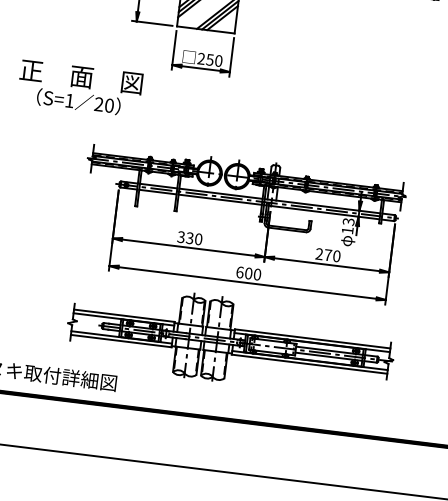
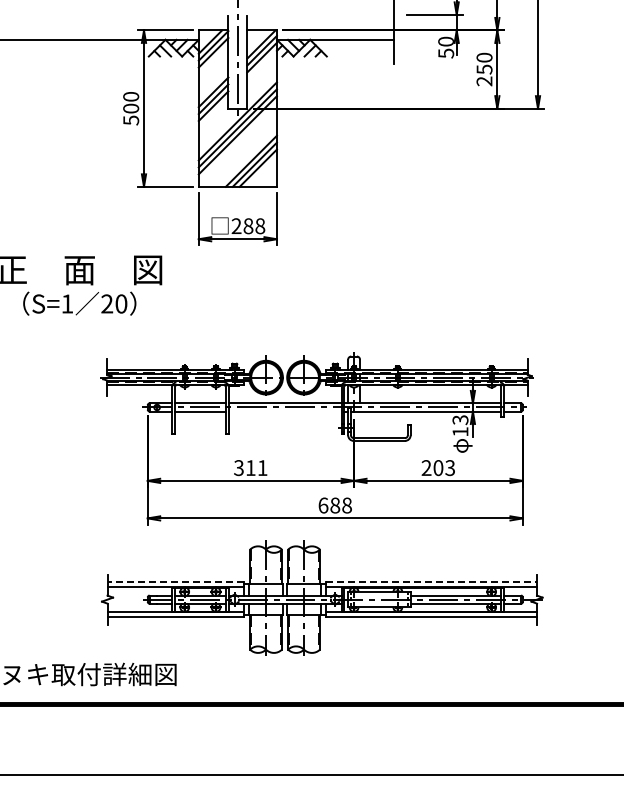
text: (214, 60) -> (254, 226), 250 -> 288
line: (219, 199) -> (284, 411), removed
text: (194, 239) -> (256, 468), 330 -> 311
text: (332, 256) -> (444, 468), 270 -> 203
text: (252, 273) -> (340, 505), 600 -> 688
line: (124, 315) -> (175, 582), solid -> dashed
line: (312, 338) -> (431, 582), solid -> dashed

